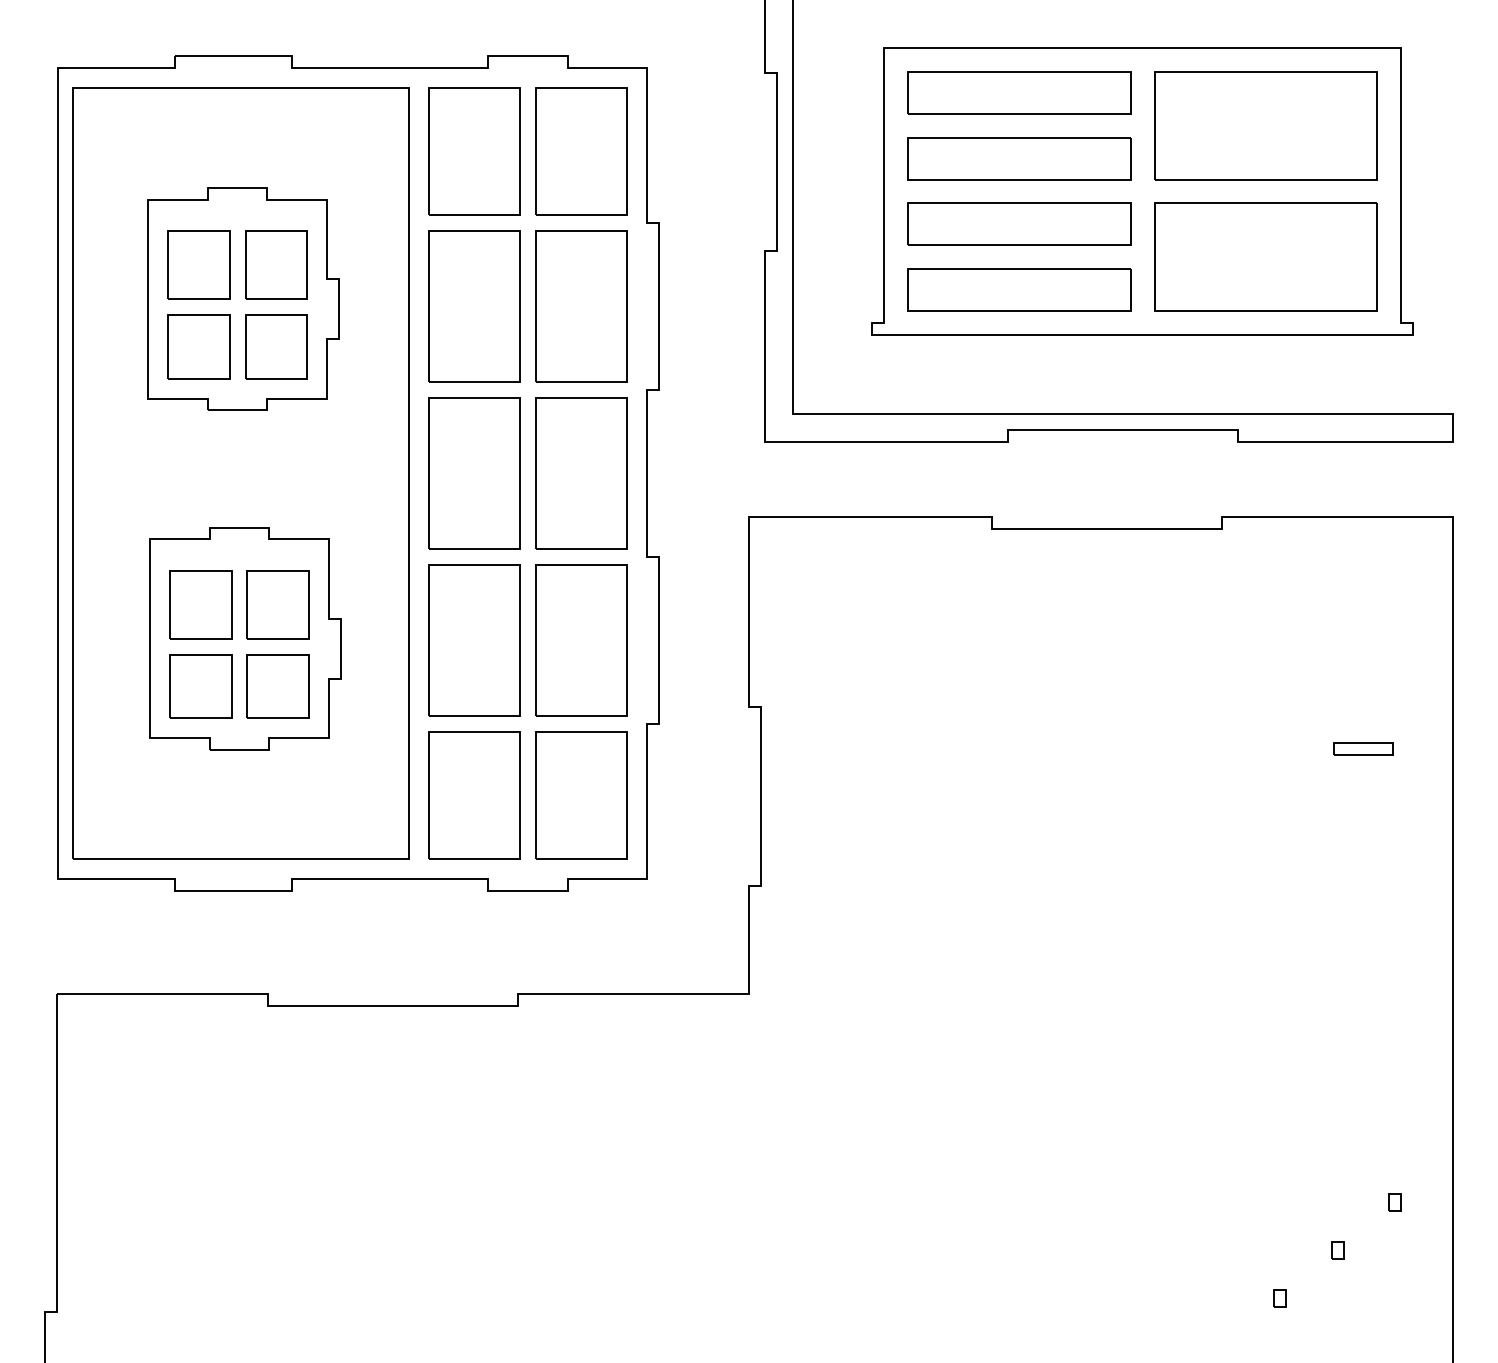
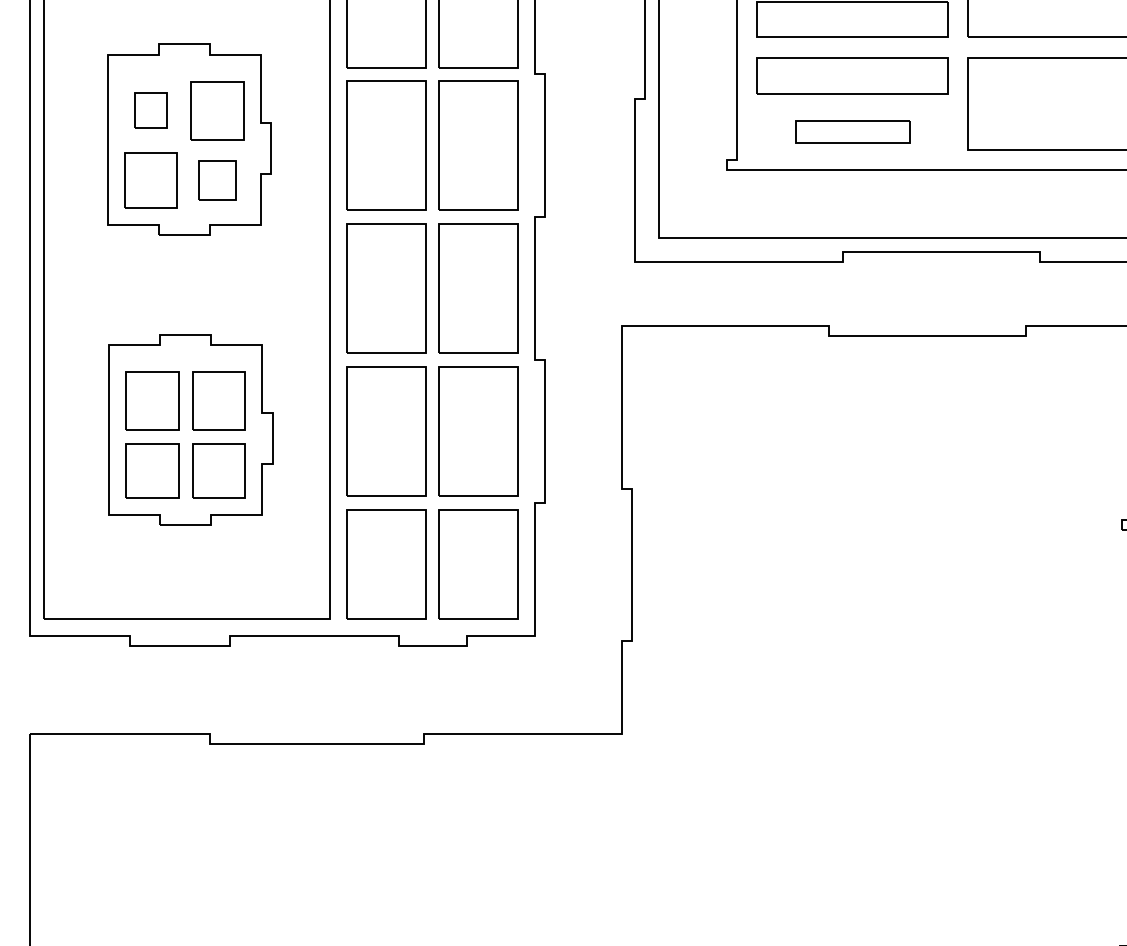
part: (198, 264) -> (150, 110), size x0.6
part: (1019, 289) -> (852, 131), size x0.6
part: (276, 346) -> (217, 180), size x0.7

